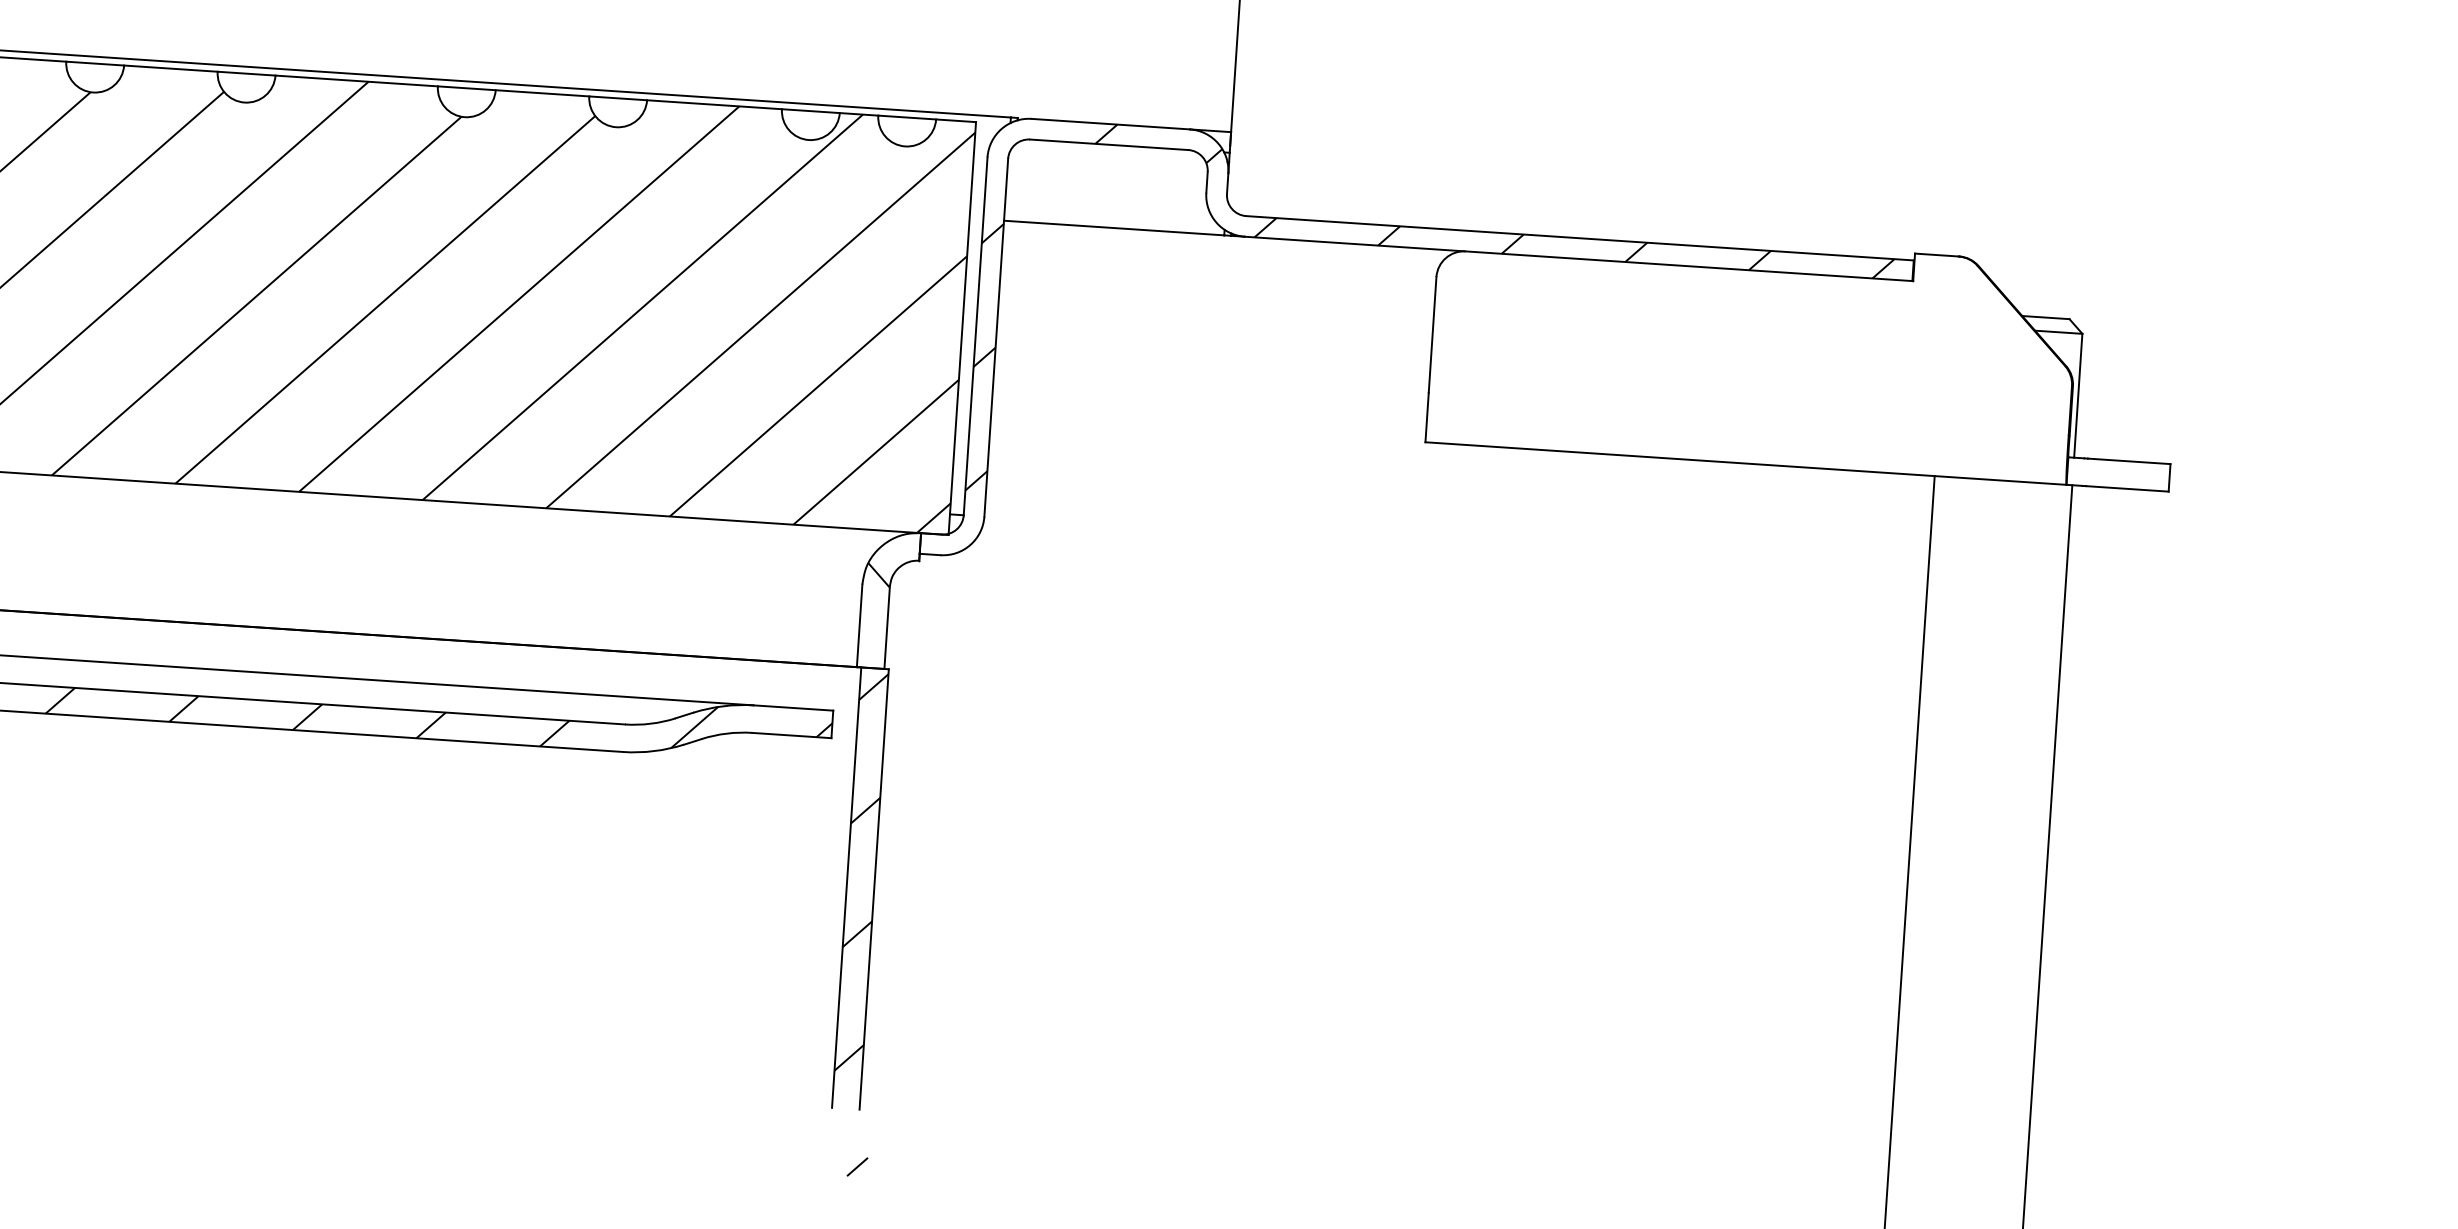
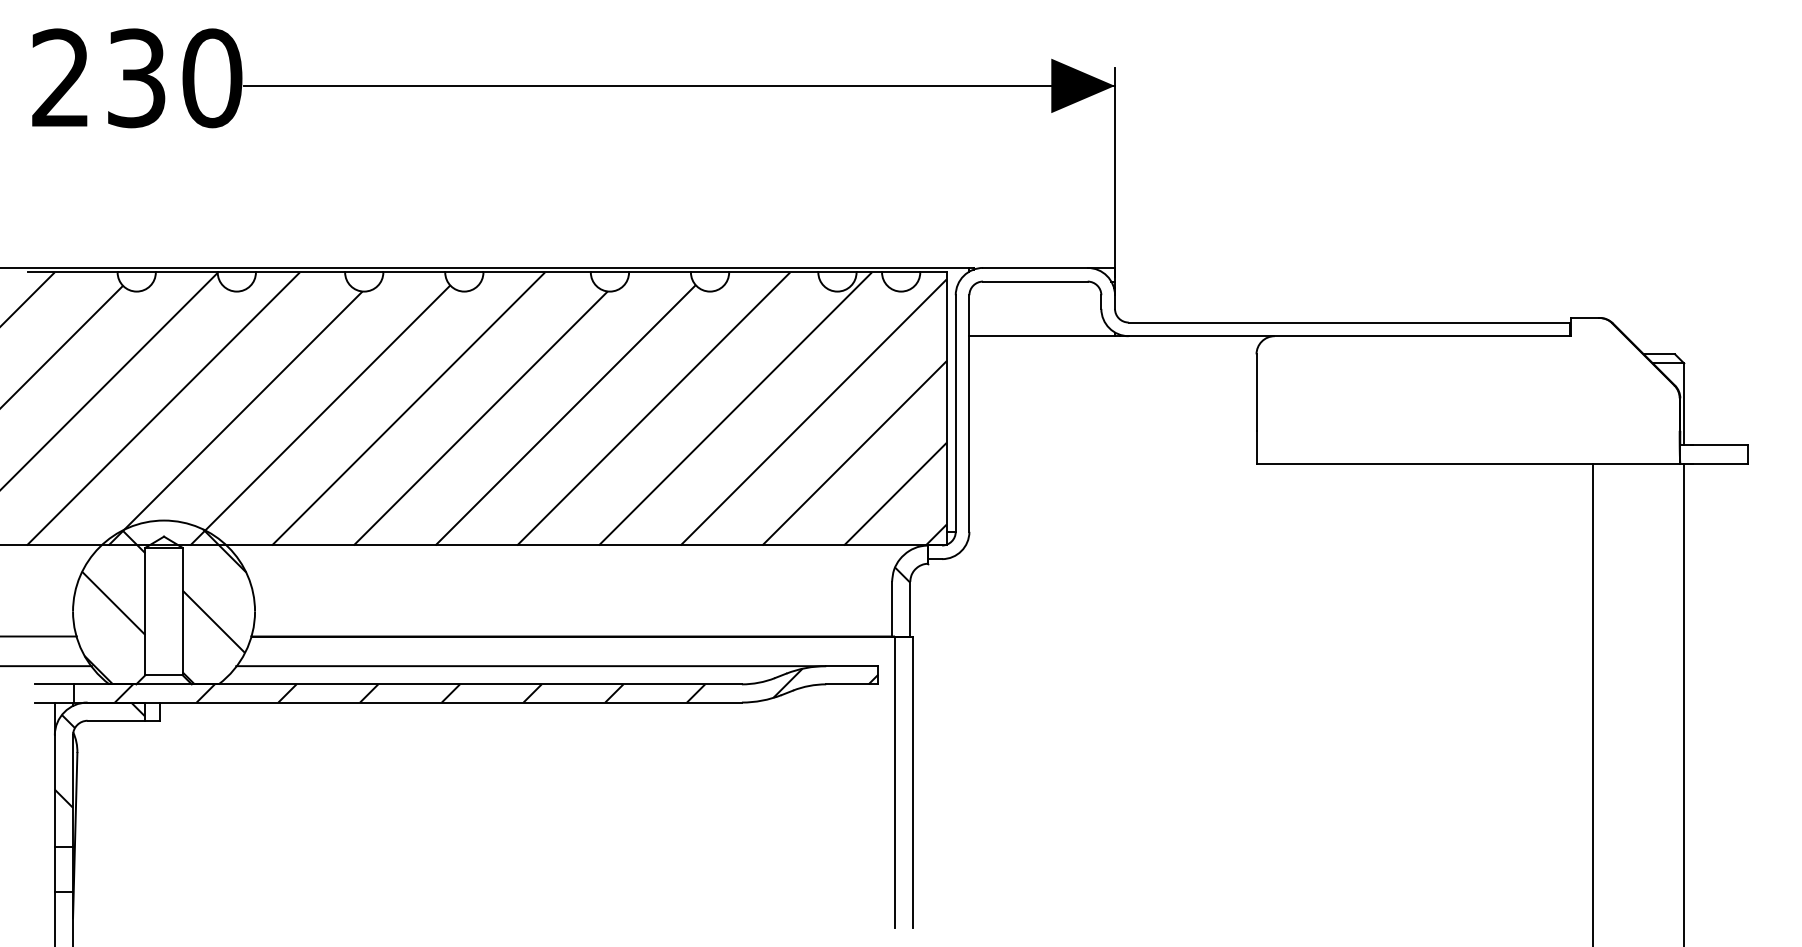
hatch: (1432, 333) -> (1256, 391), removed
hatch: (860, 872) -> (903, 771), removed

